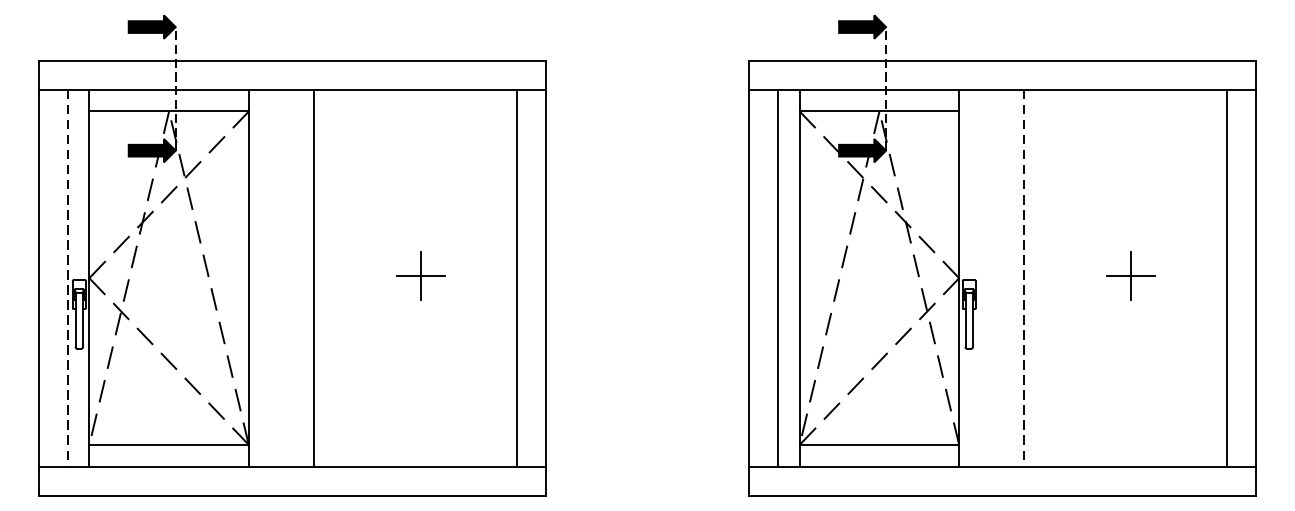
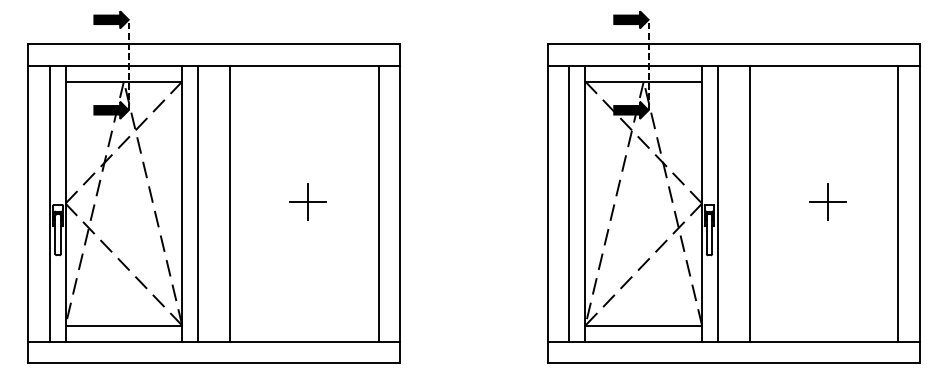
line: (67, 278) -> (49, 203), dashed -> solid
line: (271, 278) -> (198, 203), added
line: (981, 278) -> (718, 203), added
line: (1023, 278) -> (749, 203), dashed -> solid

